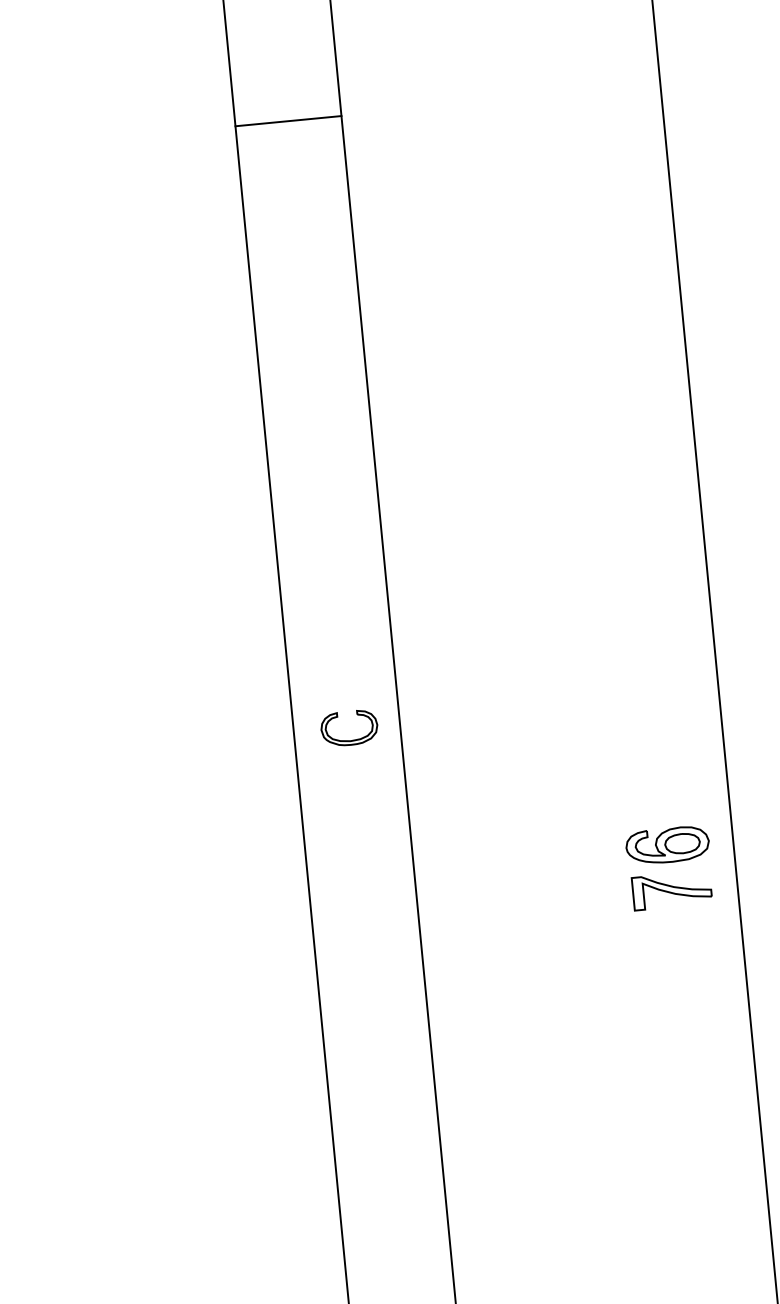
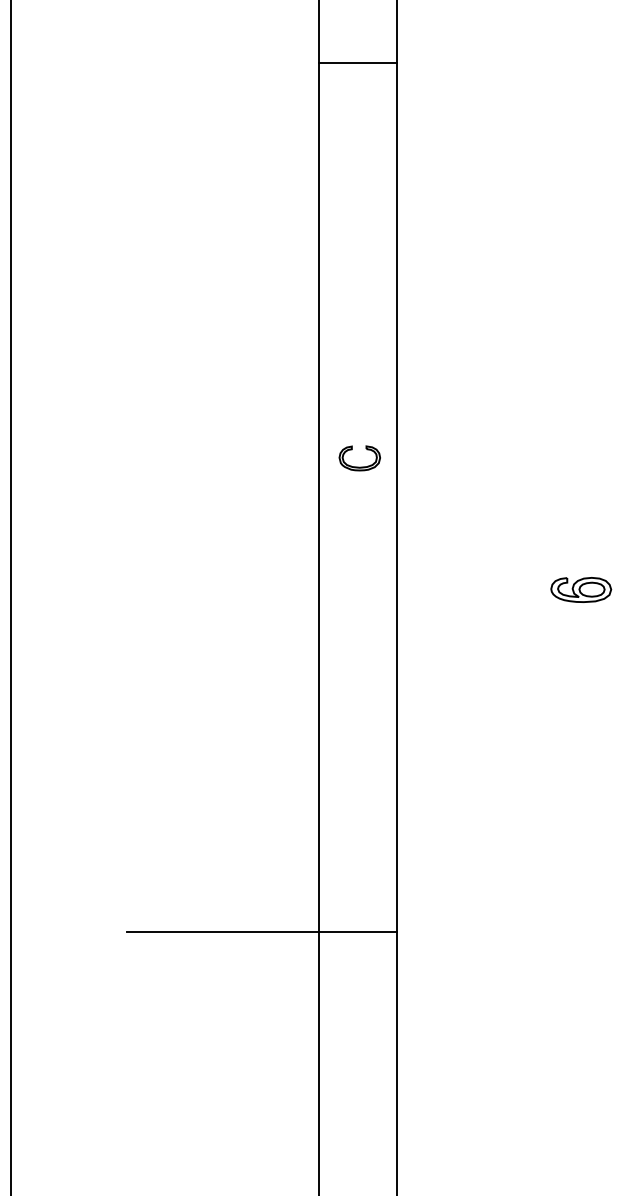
line: (287, 121) -> (357, 63), moved
part: (350, 739) -> (359, 466), moved
part: (672, 890) -> (581, 622), removed

